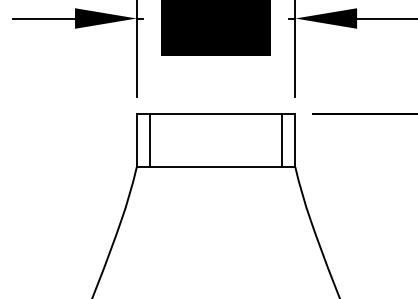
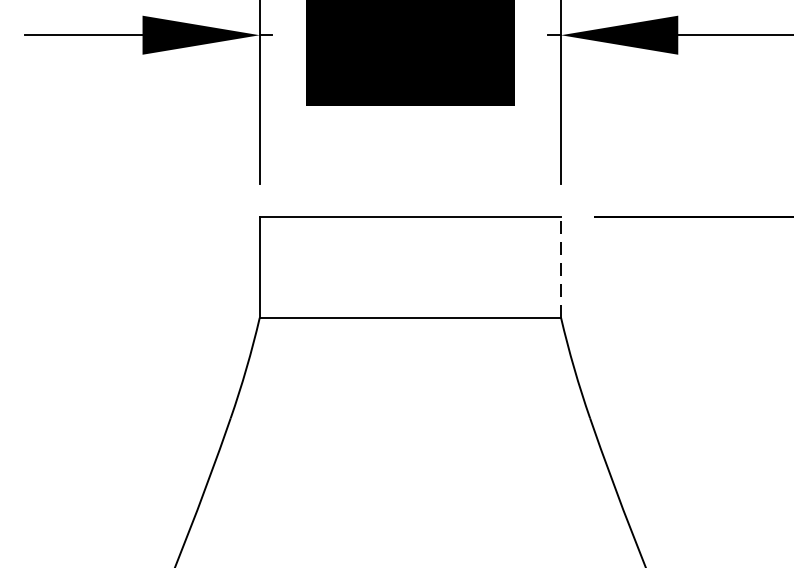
line: (149, 140) -> (283, 266), removed
line: (282, 140) -> (536, 266), removed
line: (295, 140) -> (561, 266), solid -> dashed

